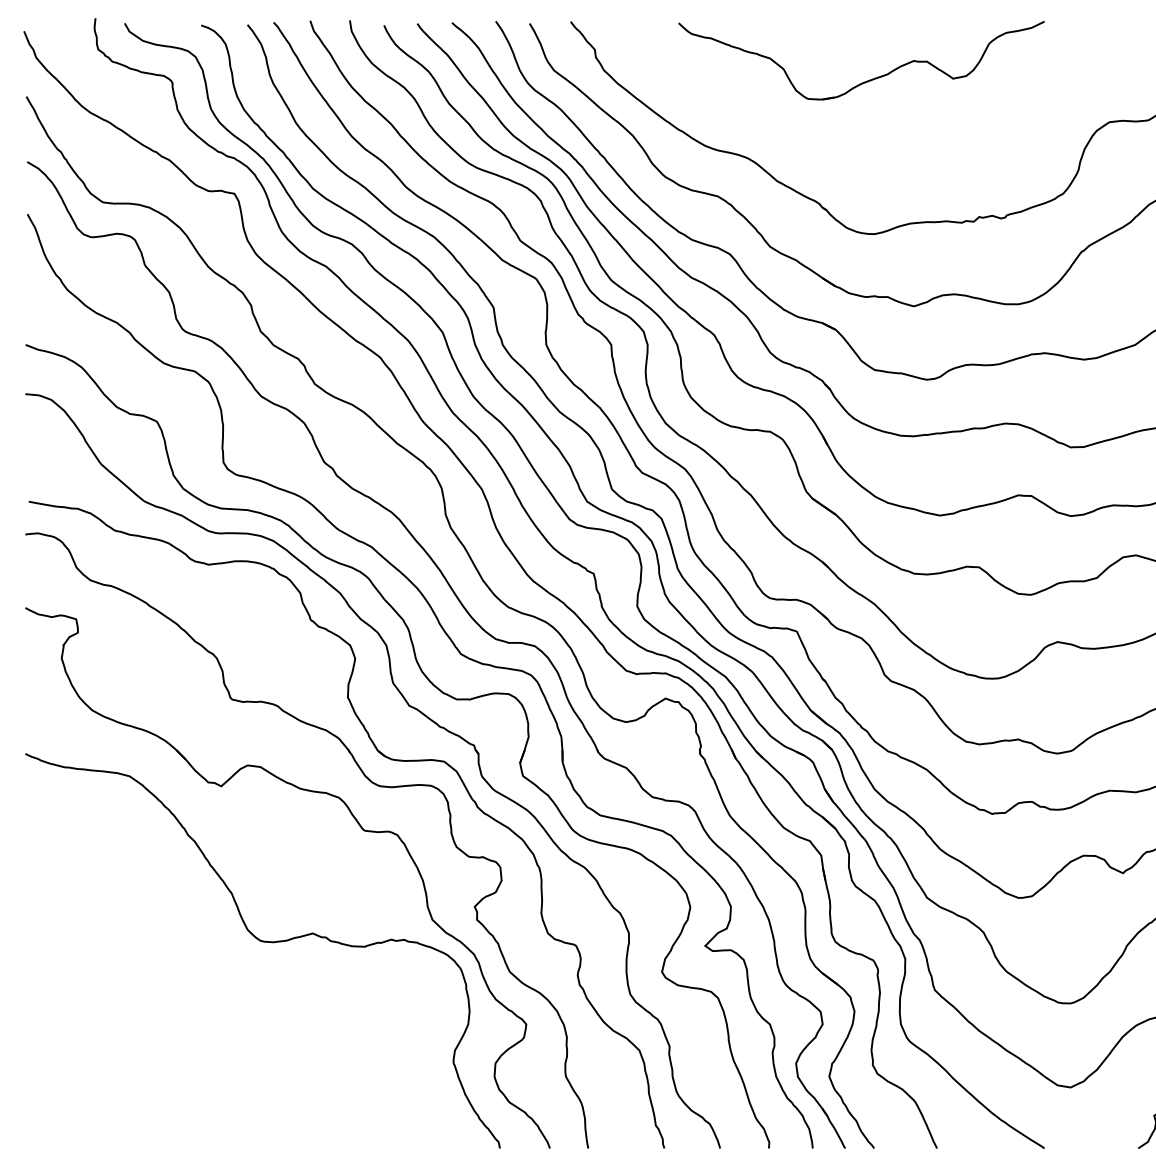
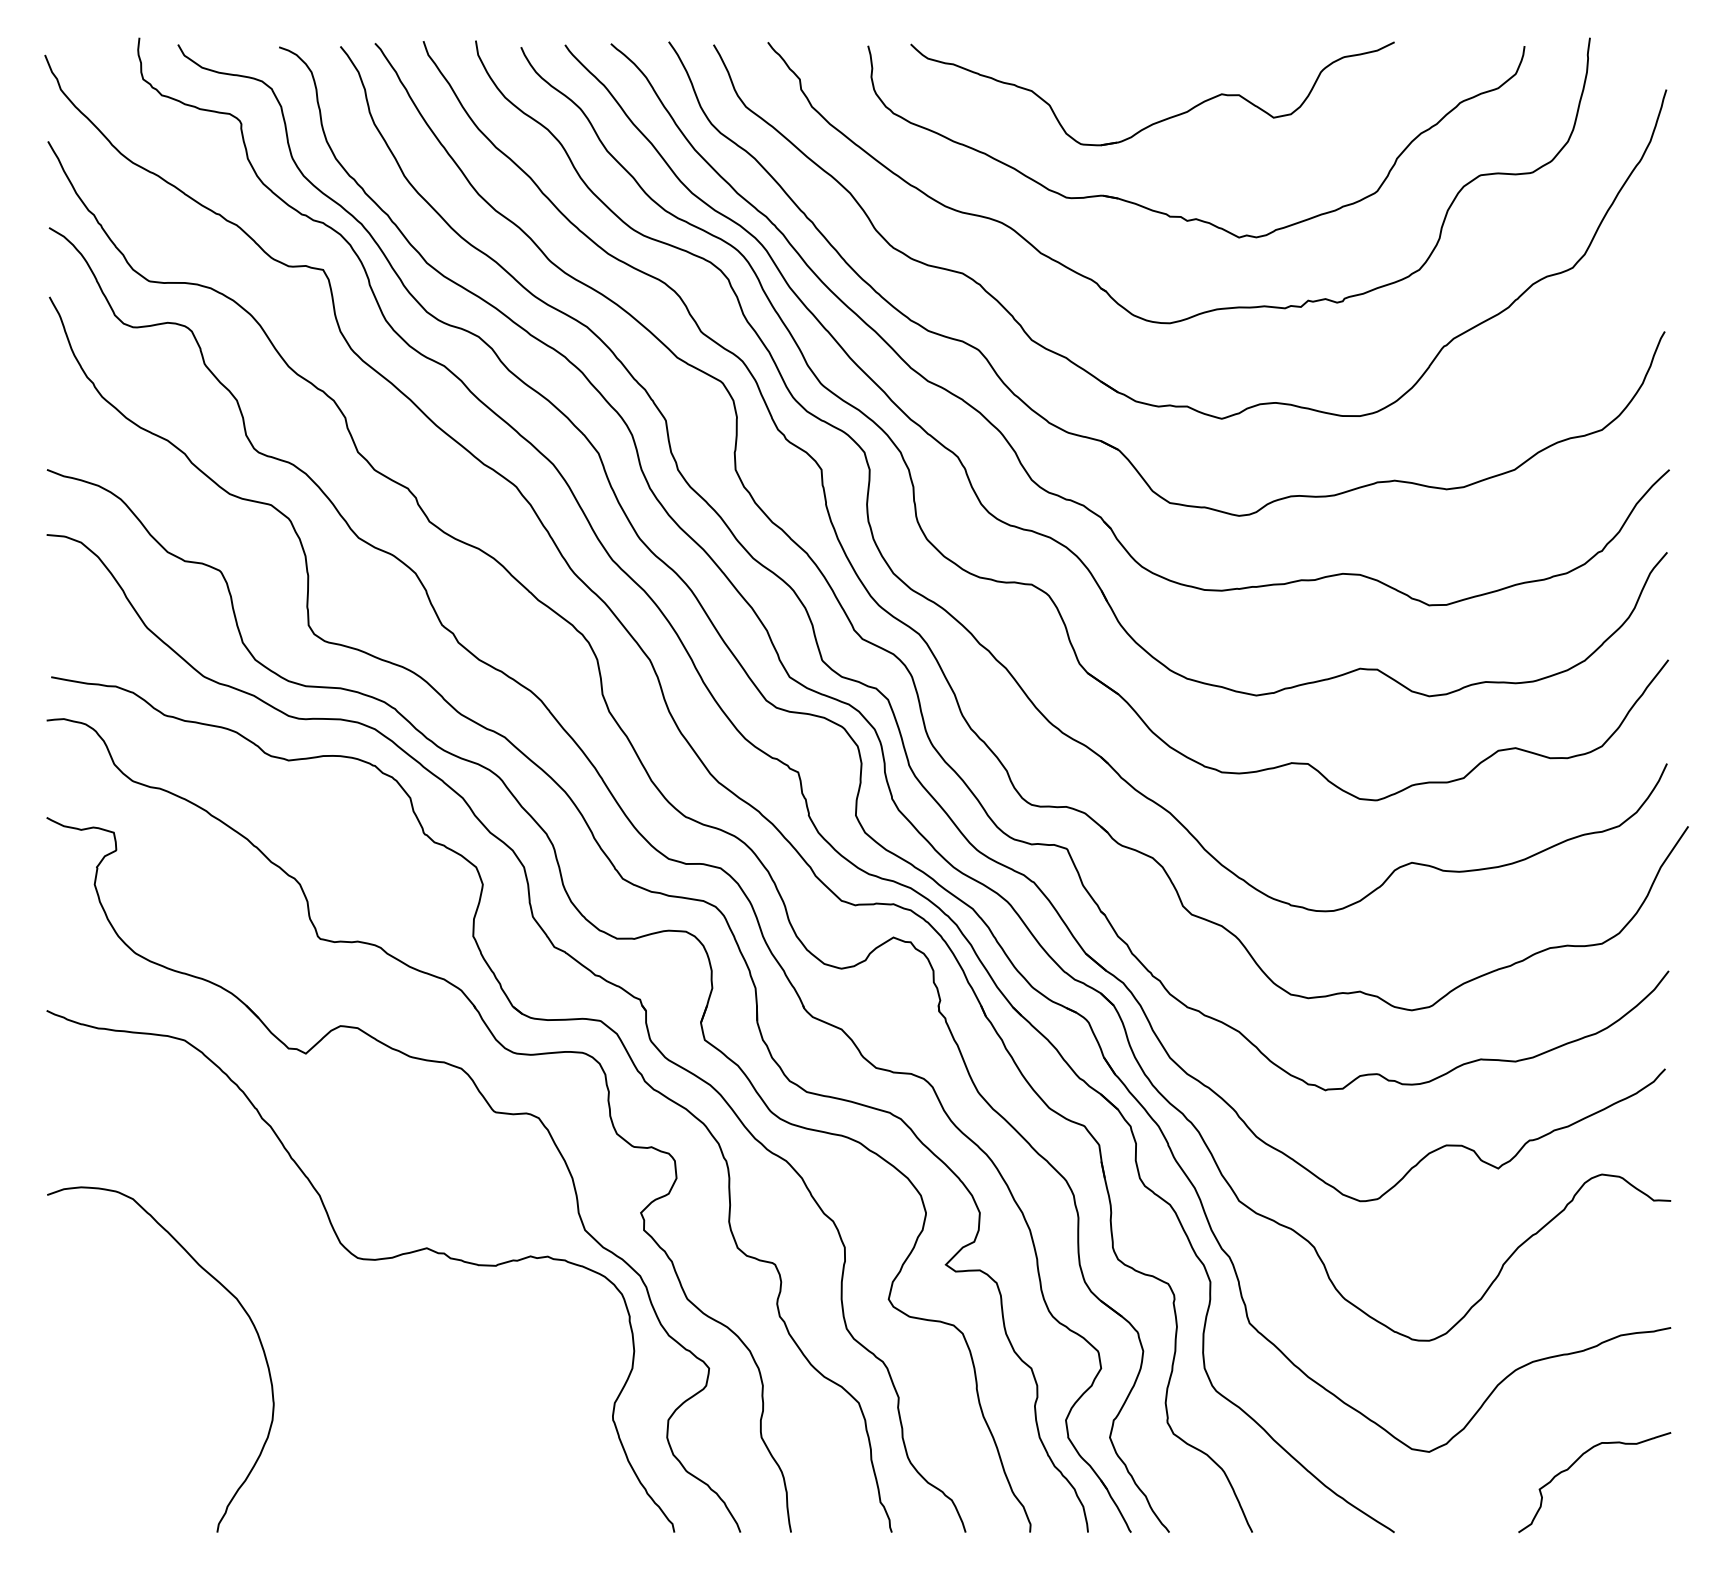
part: (884, 153) -> (1182, 216), added
curve: (162, 966) -> (227, 1291), added

